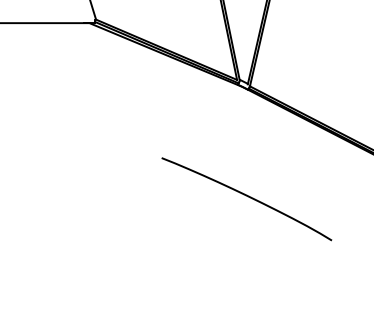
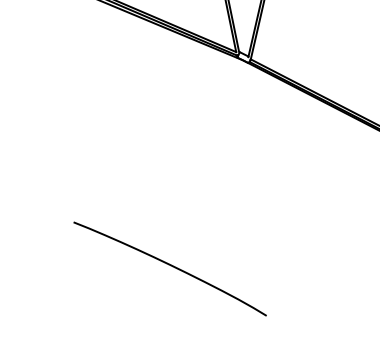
curve: (248, 197) -> (172, 267), moved

